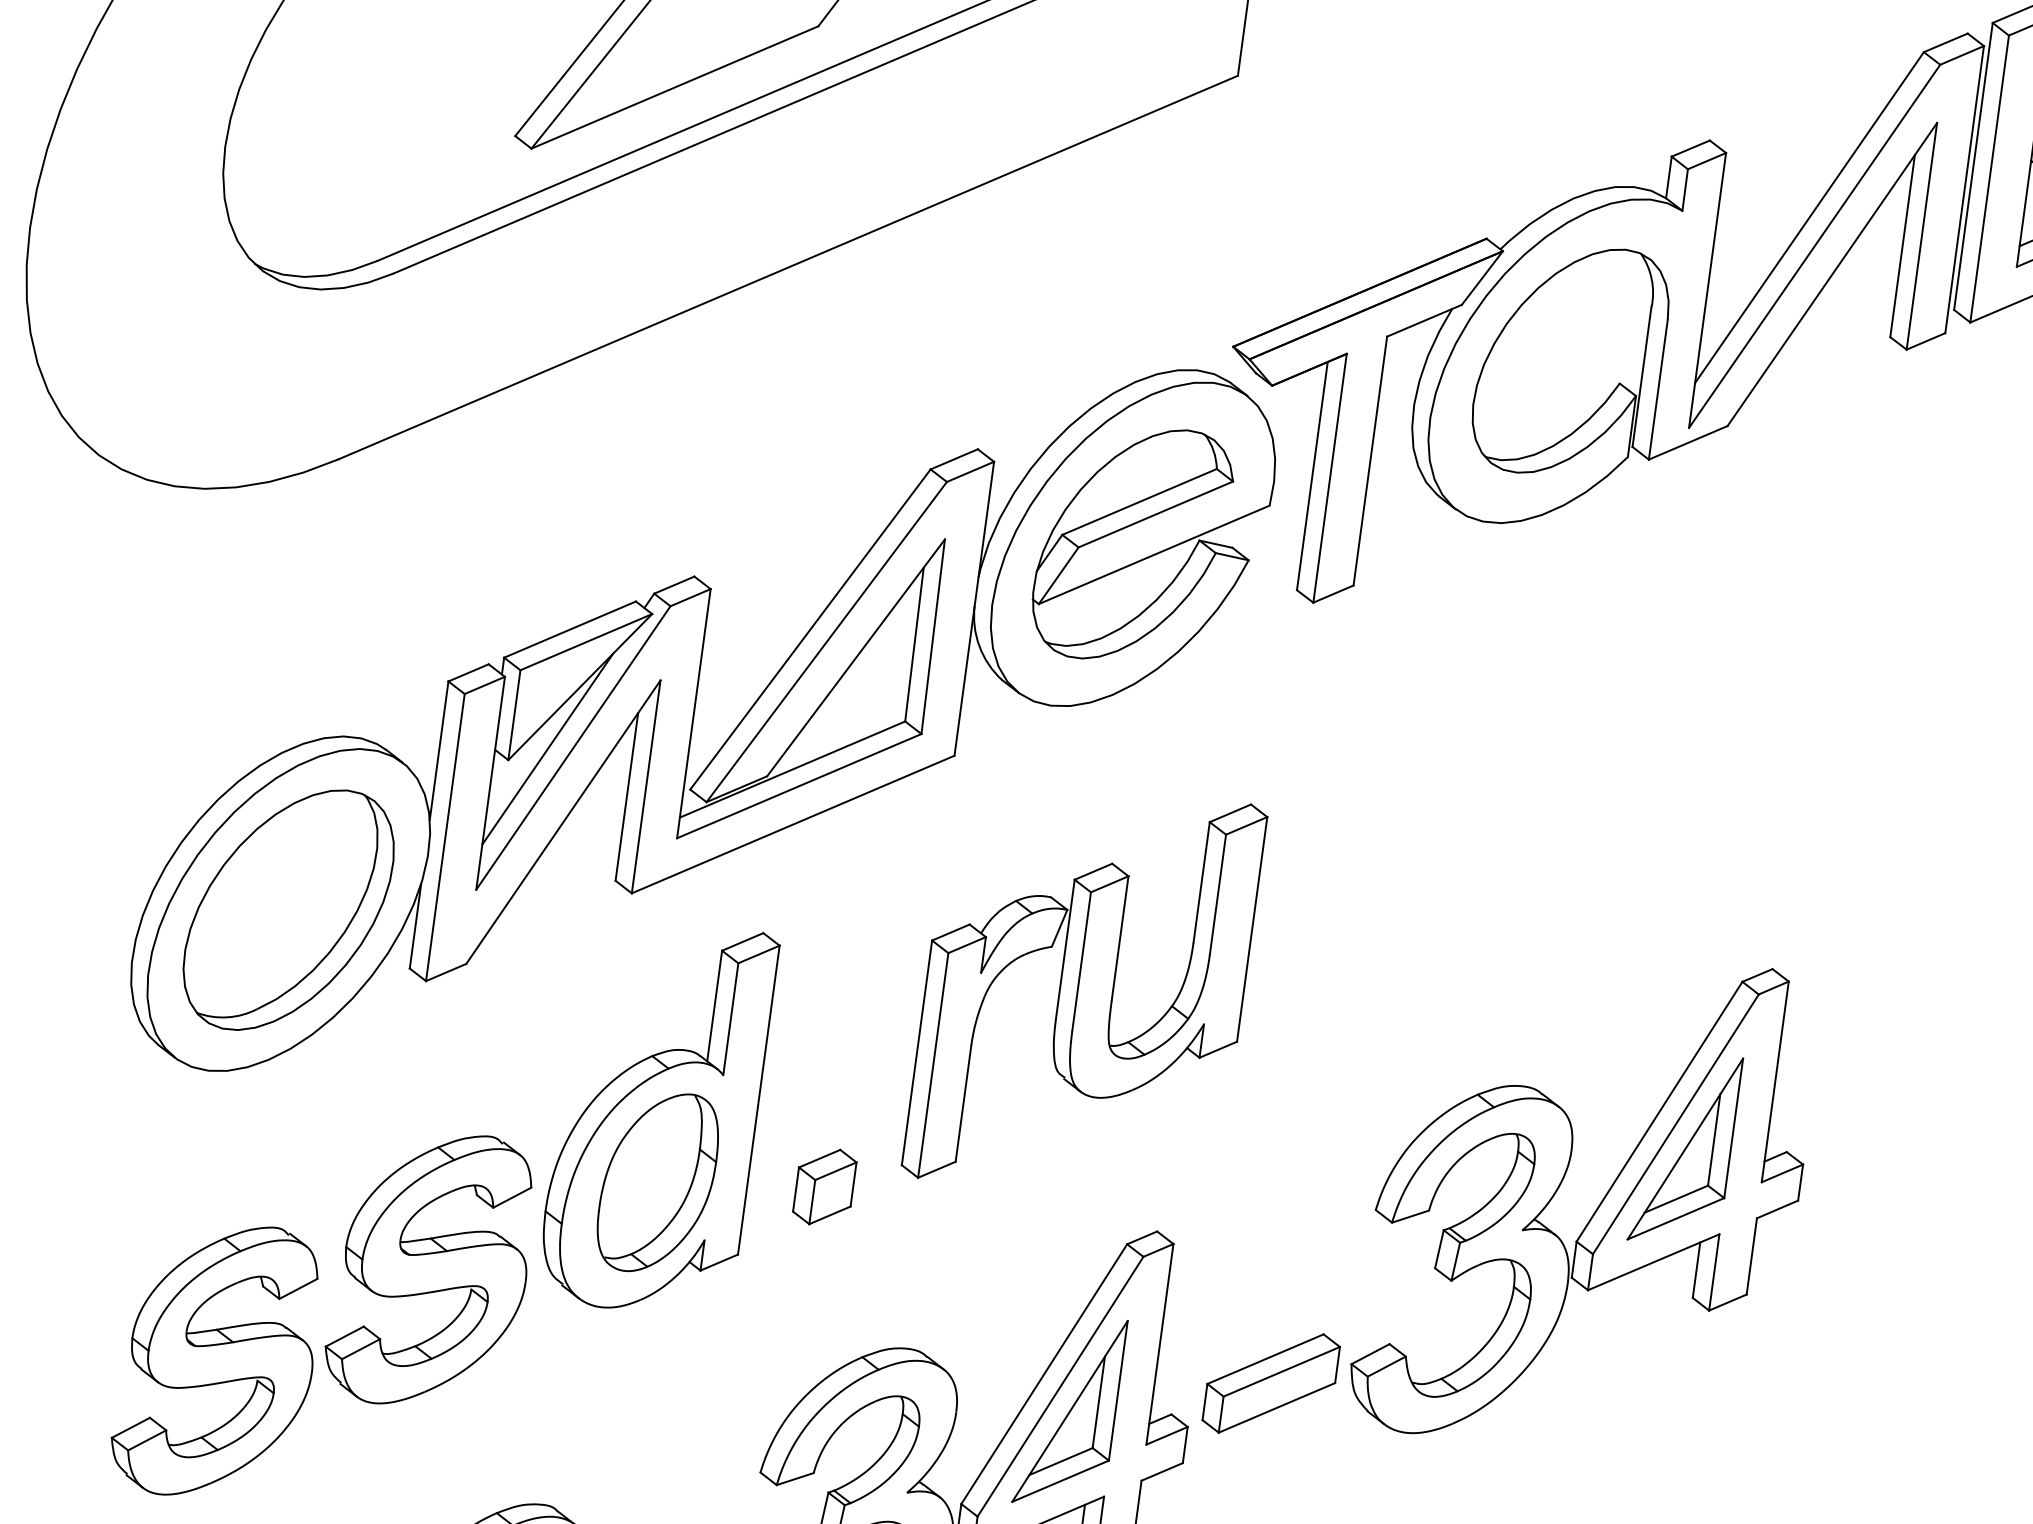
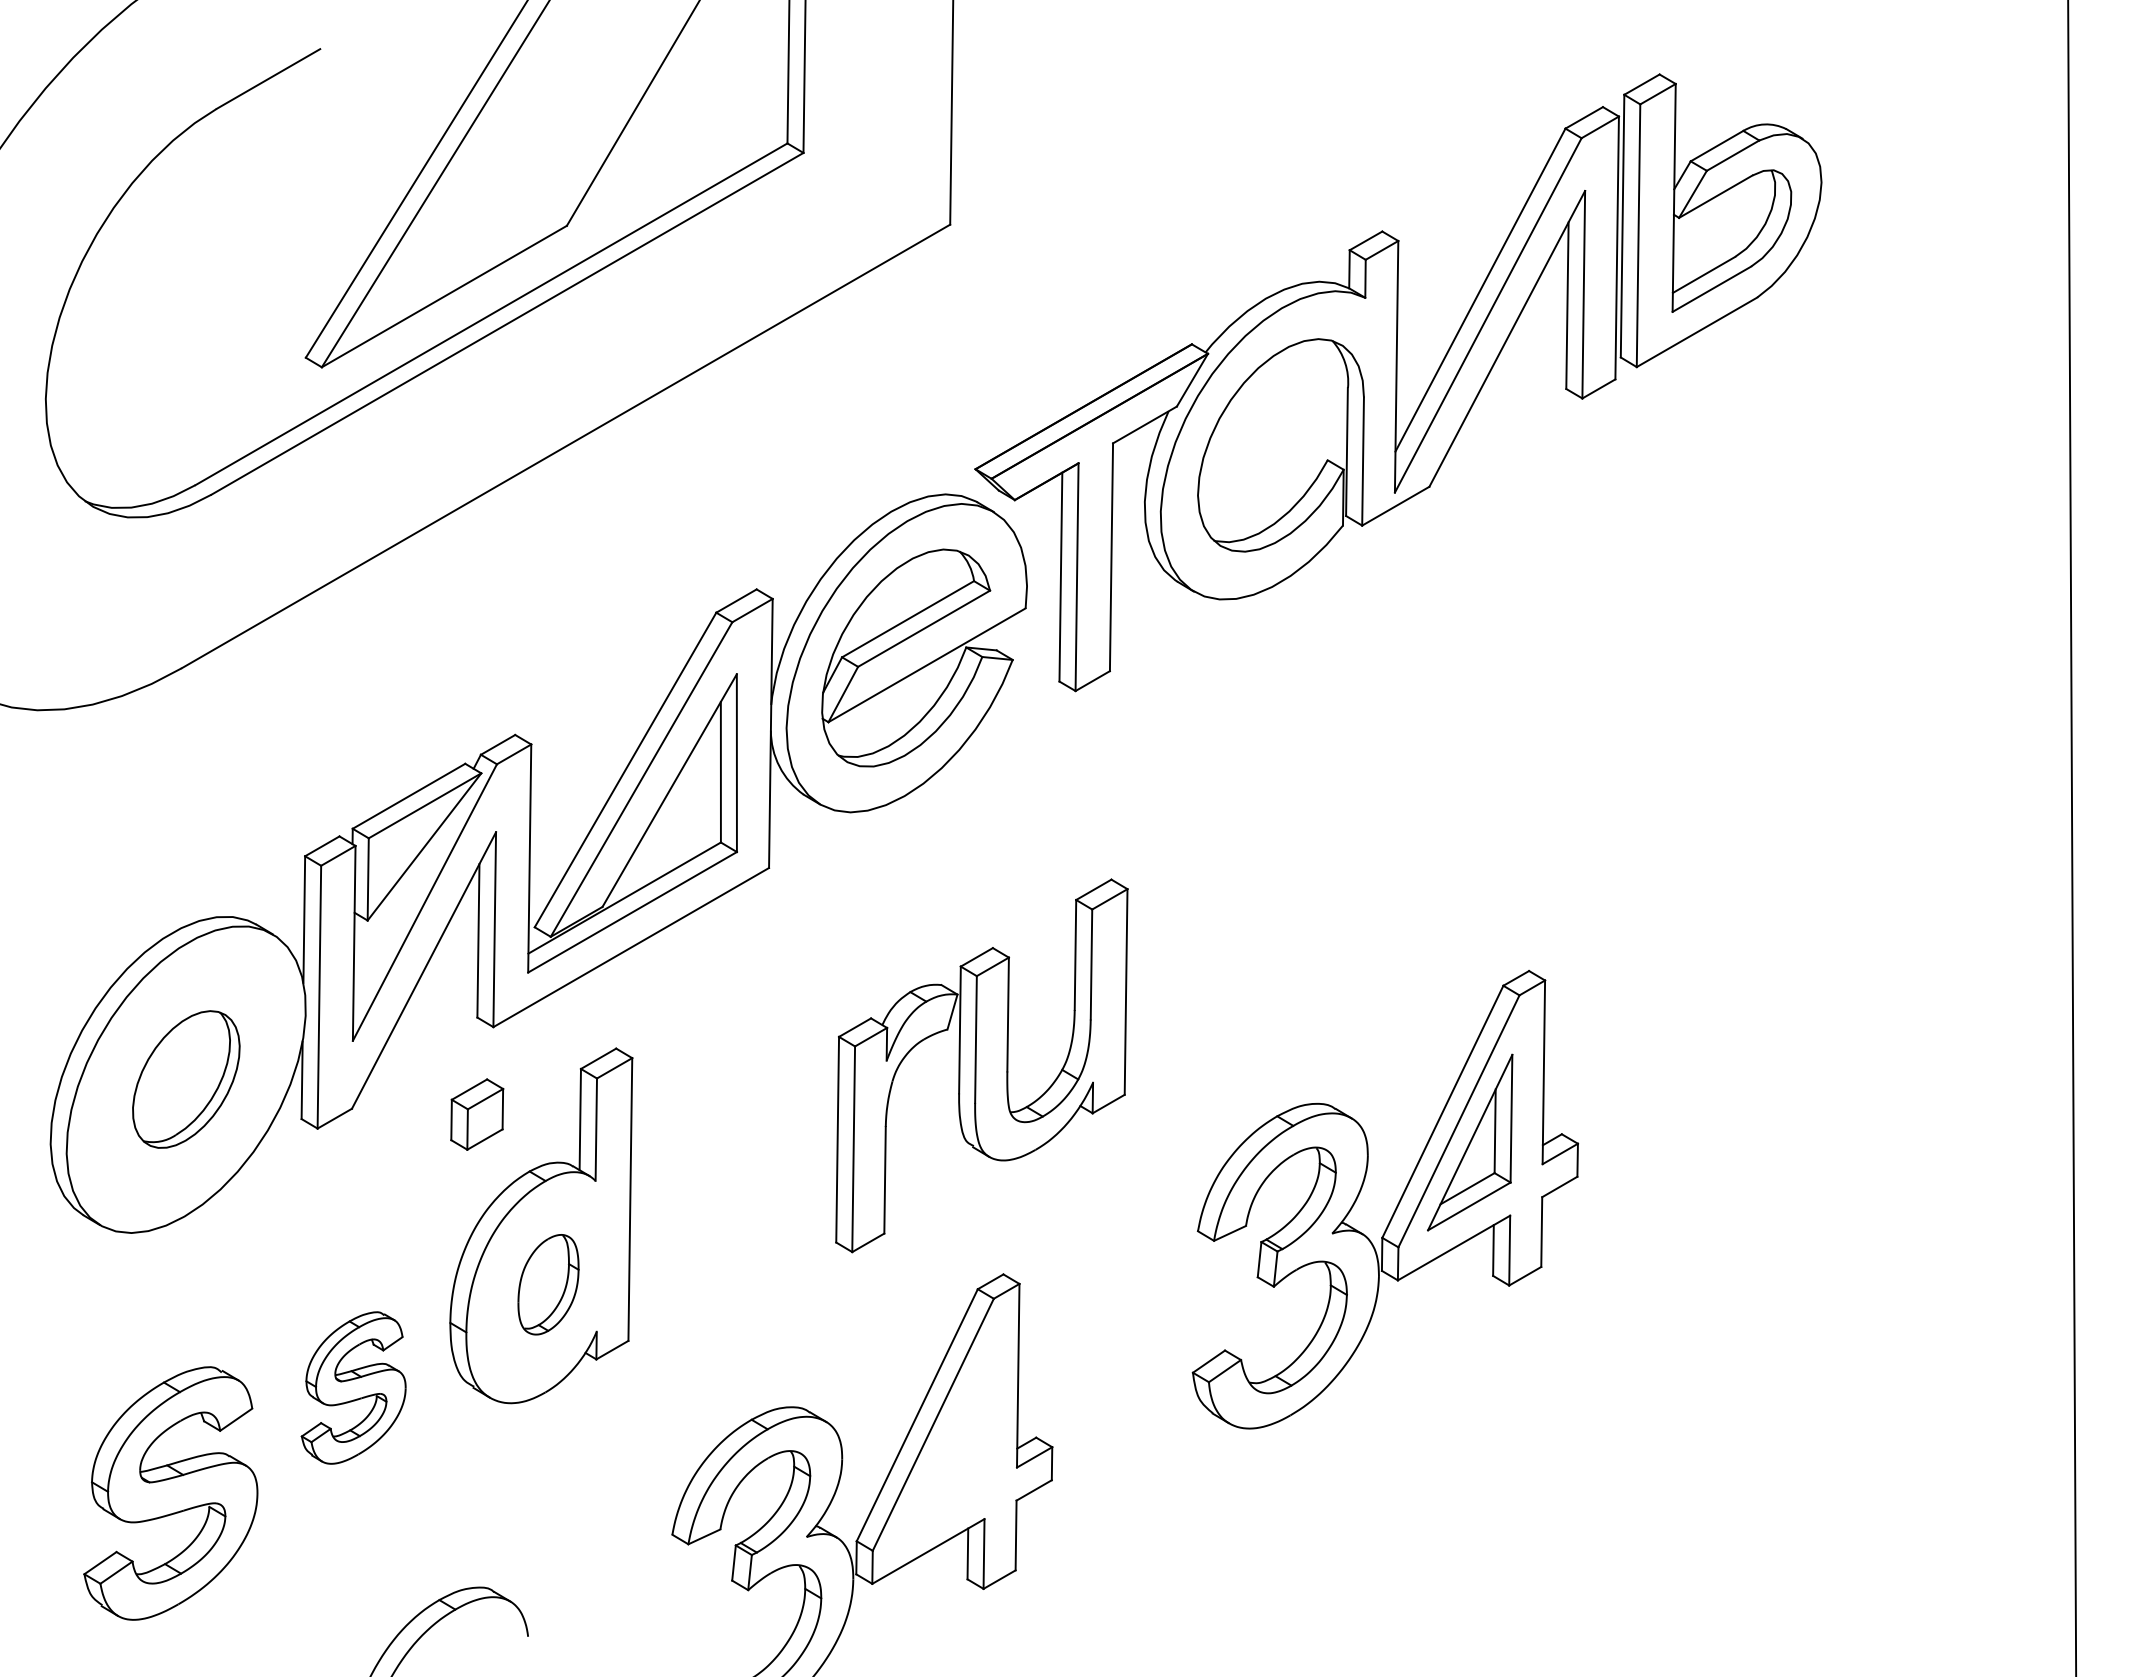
line: (547, 749) -> (401, 906), removed
part: (289, 910) -> (186, 1079), size x0.6
part: (1084, 990) -> (981, 1065), moved
part: (658, 1182) -> (548, 1284), size x0.6
part: (825, 1186) -> (477, 1114), moved
part: (431, 1269) -> (353, 1387), size x0.6
part: (1271, 1383) -> (1122, 1398), removed
part: (1070, 1410) -> (944, 1445), removed

